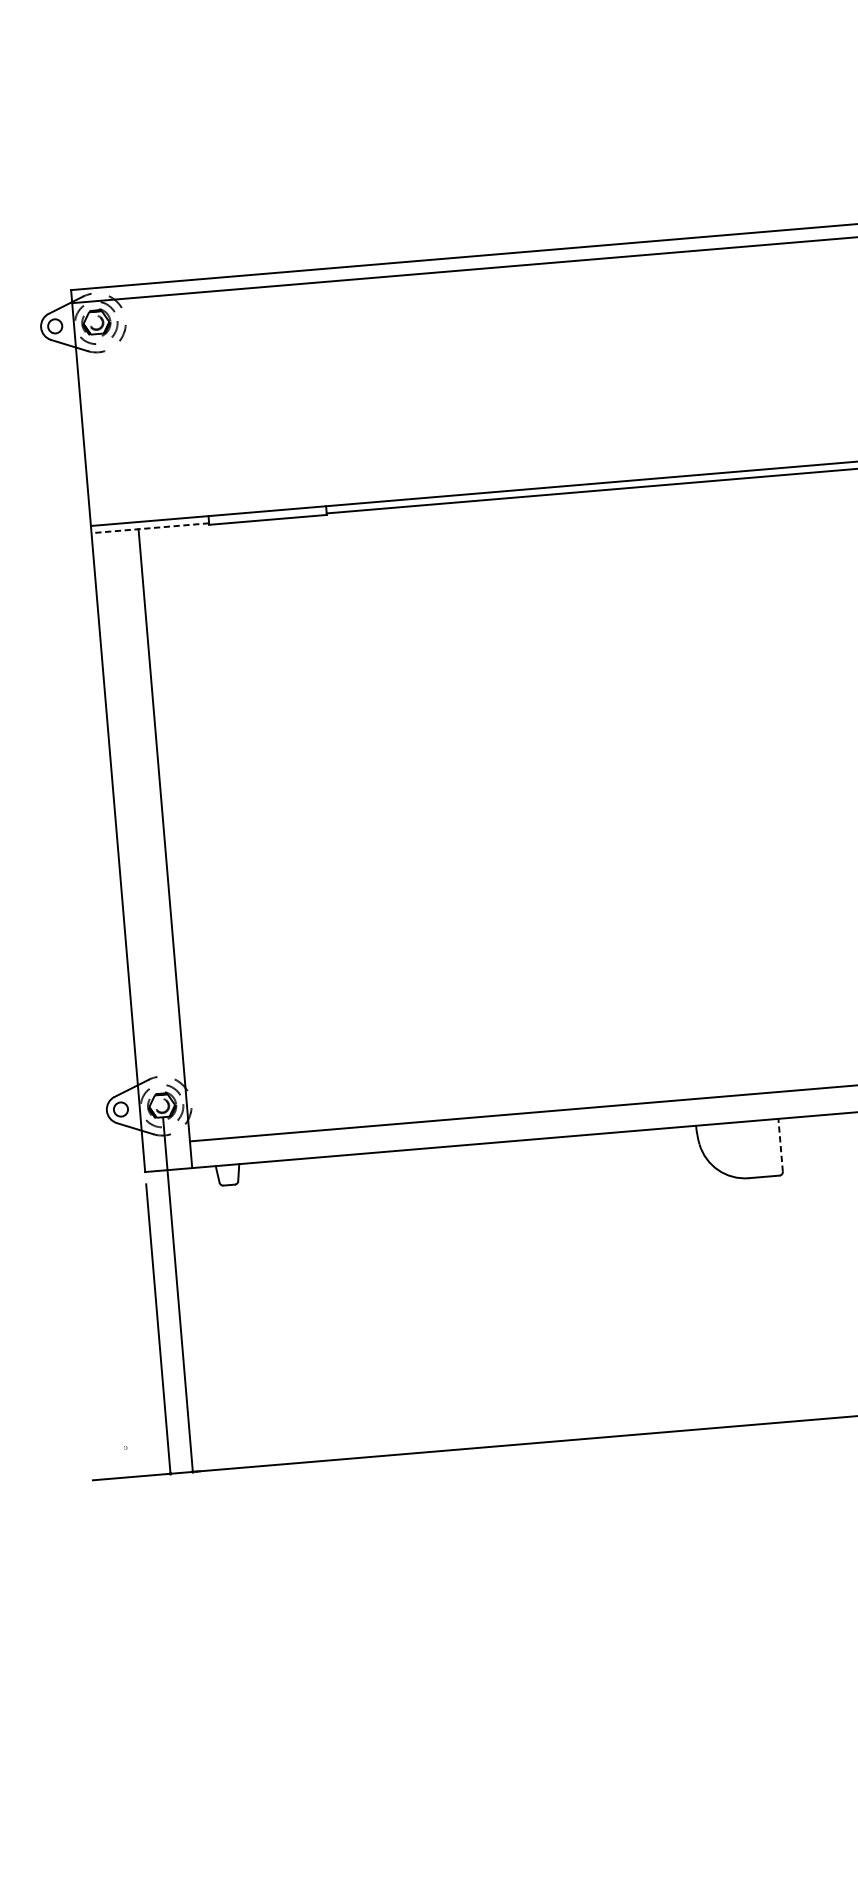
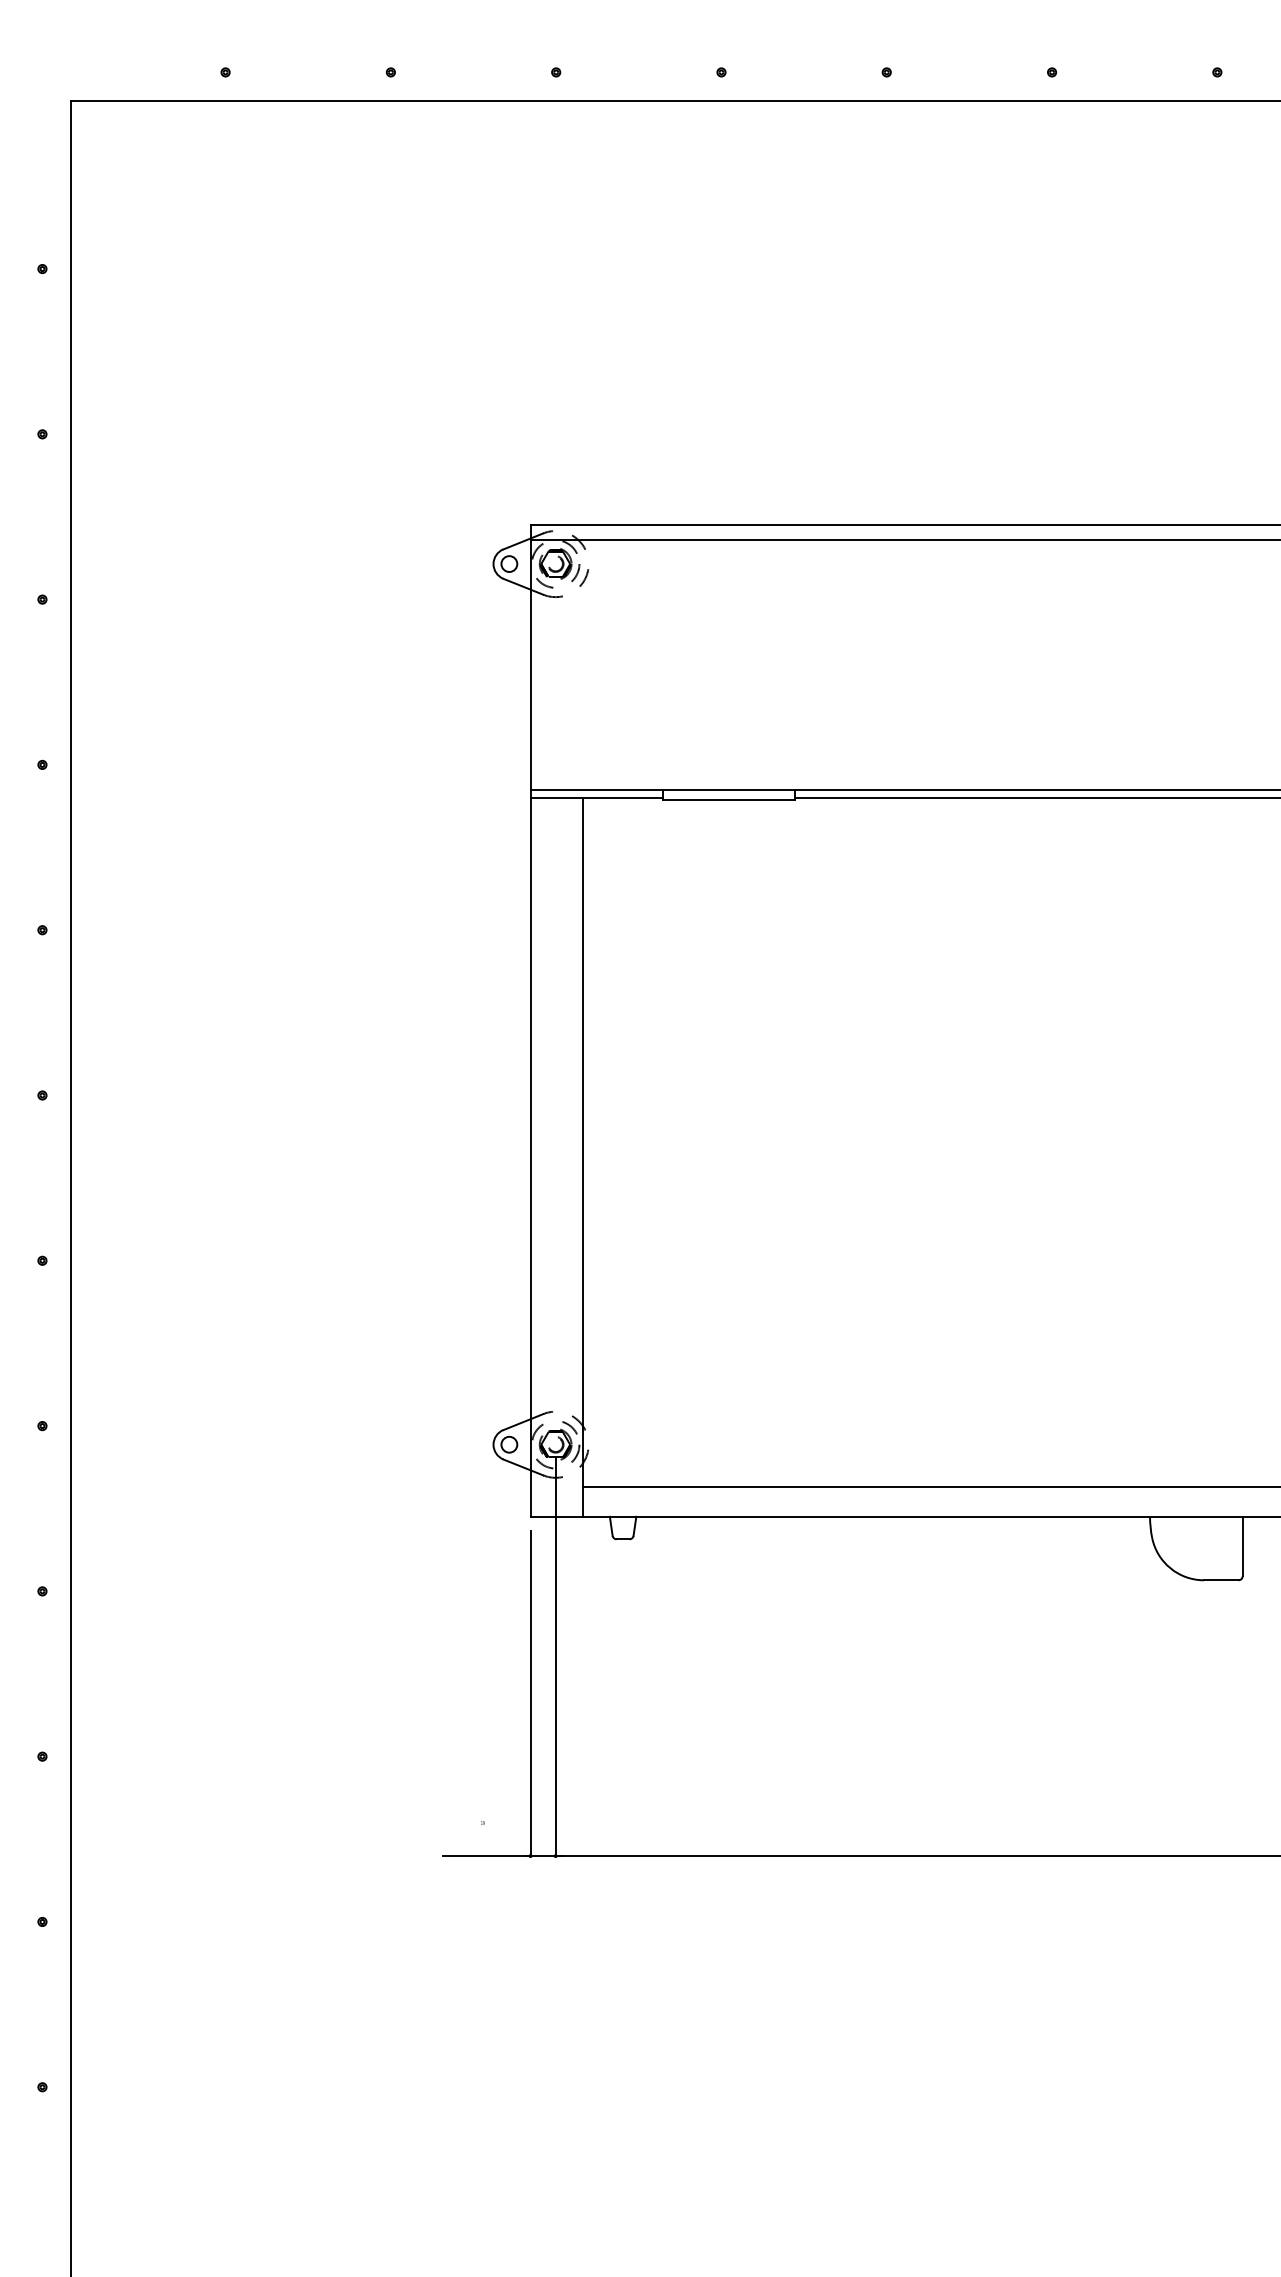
line: (150, 528) -> (596, 798), dashed -> solid
line: (780, 1145) -> (1242, 1546), dashed -> solid

